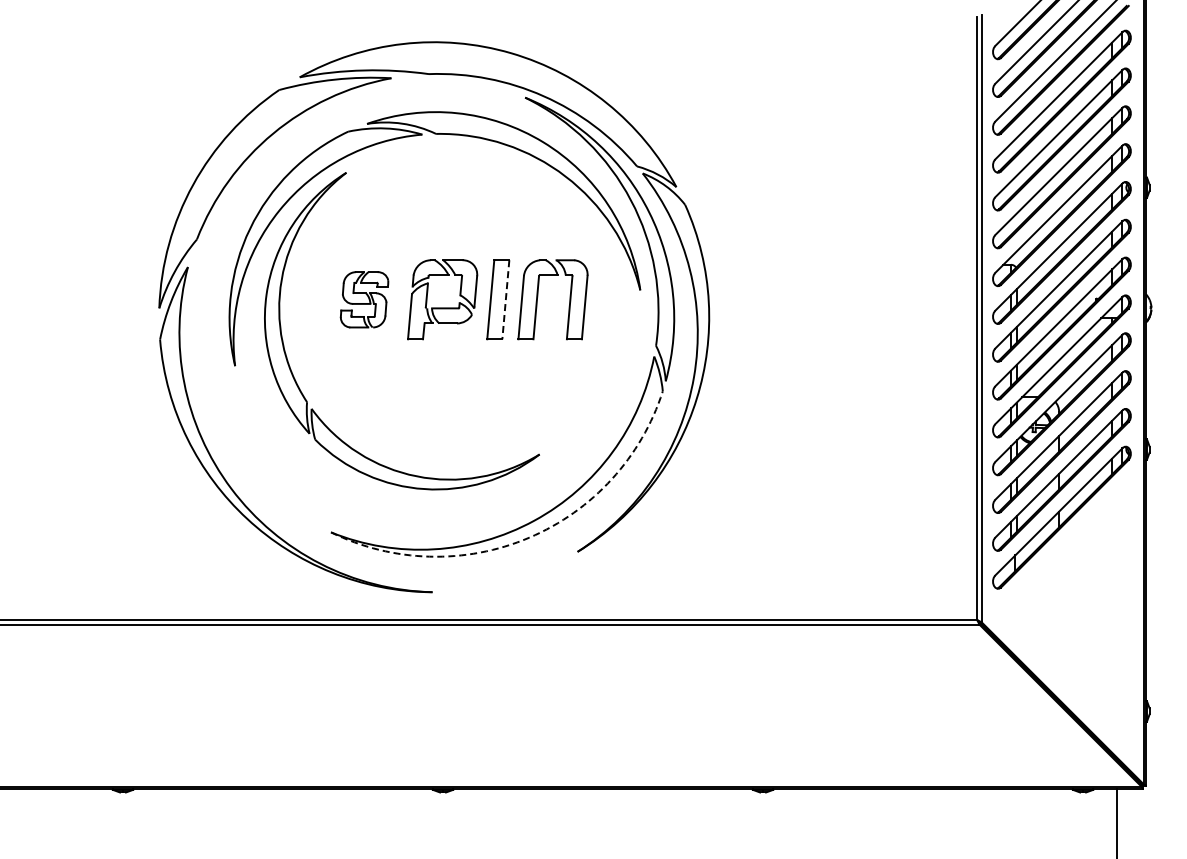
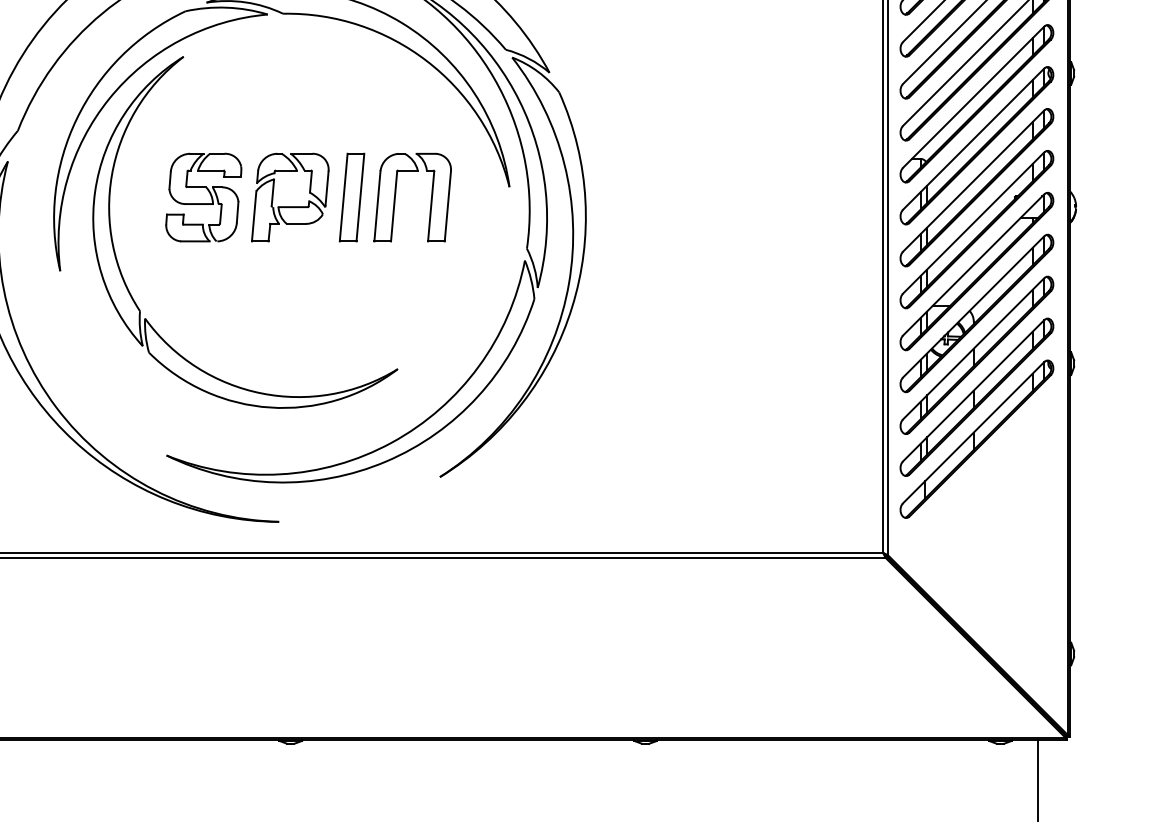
part: (364, 299) -> (203, 197), size x1.43
line: (505, 299) -> (360, 197), dashed -> solid
arc: (529, 537) -> (386, 461), dashed -> solid

